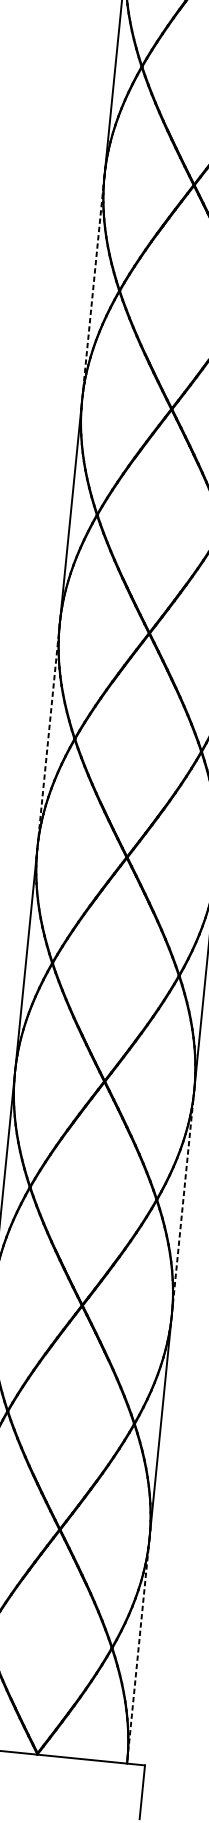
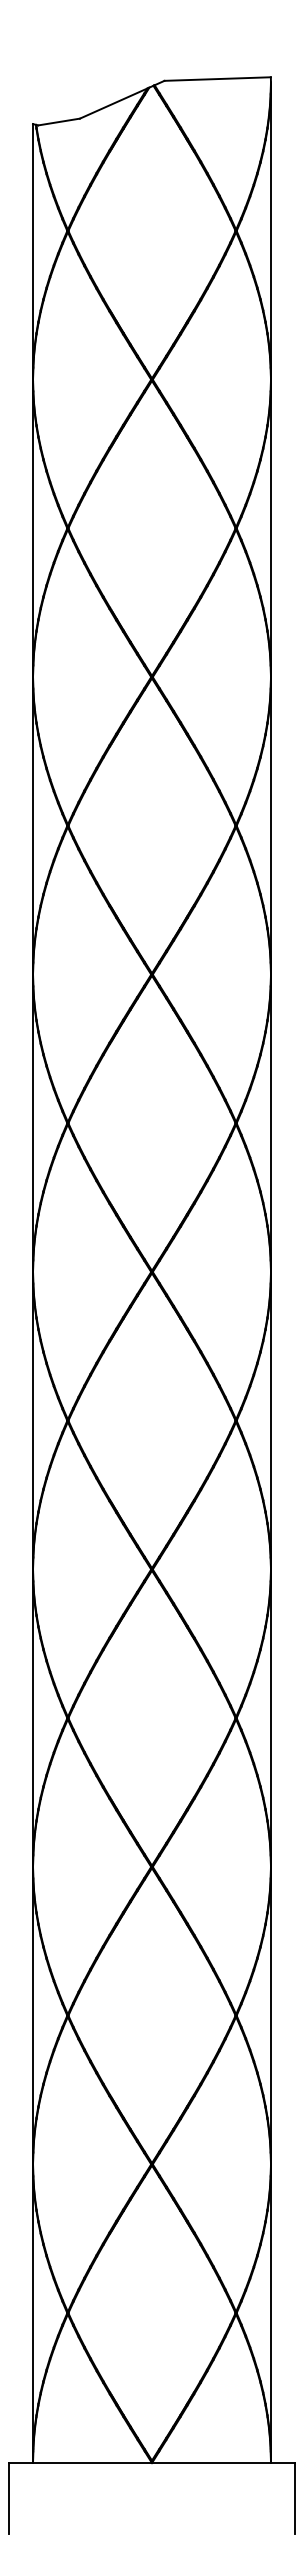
line: (93, 288) -> (33, 528), dashed -> solid
line: (48, 736) -> (33, 1123), dashed -> solid
line: (182, 1202) -> (270, 1718), dashed -> solid
line: (137, 1650) -> (270, 2313), dashed -> solid

